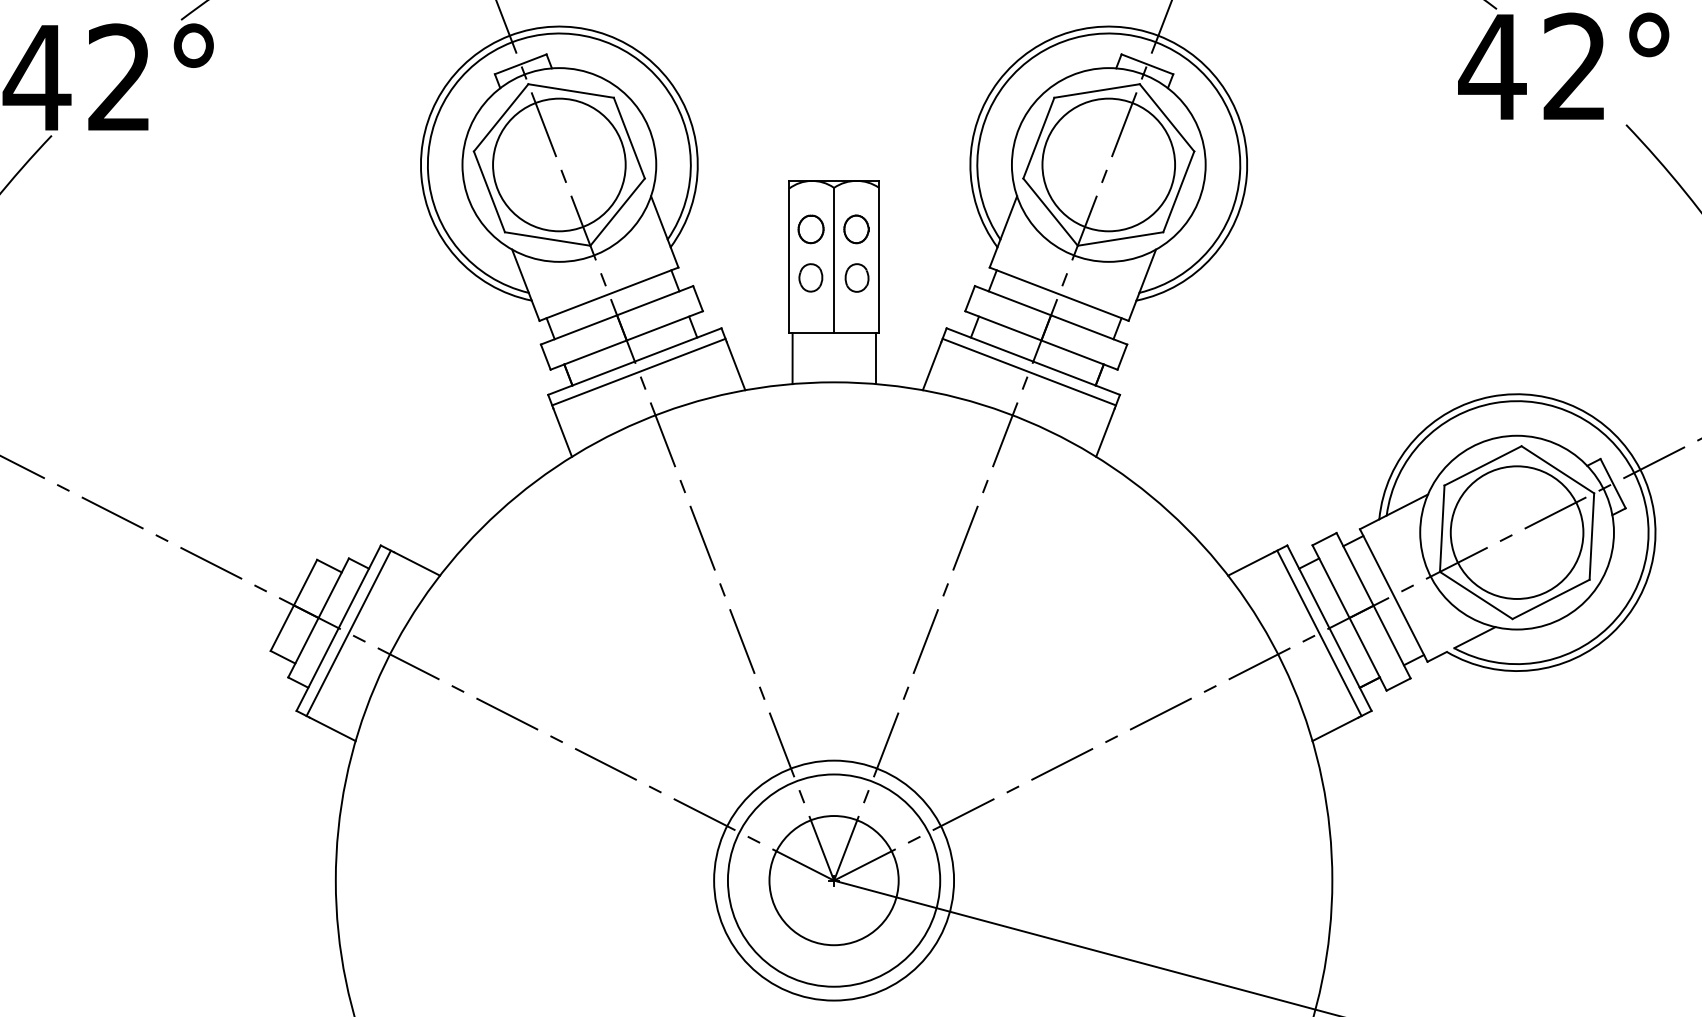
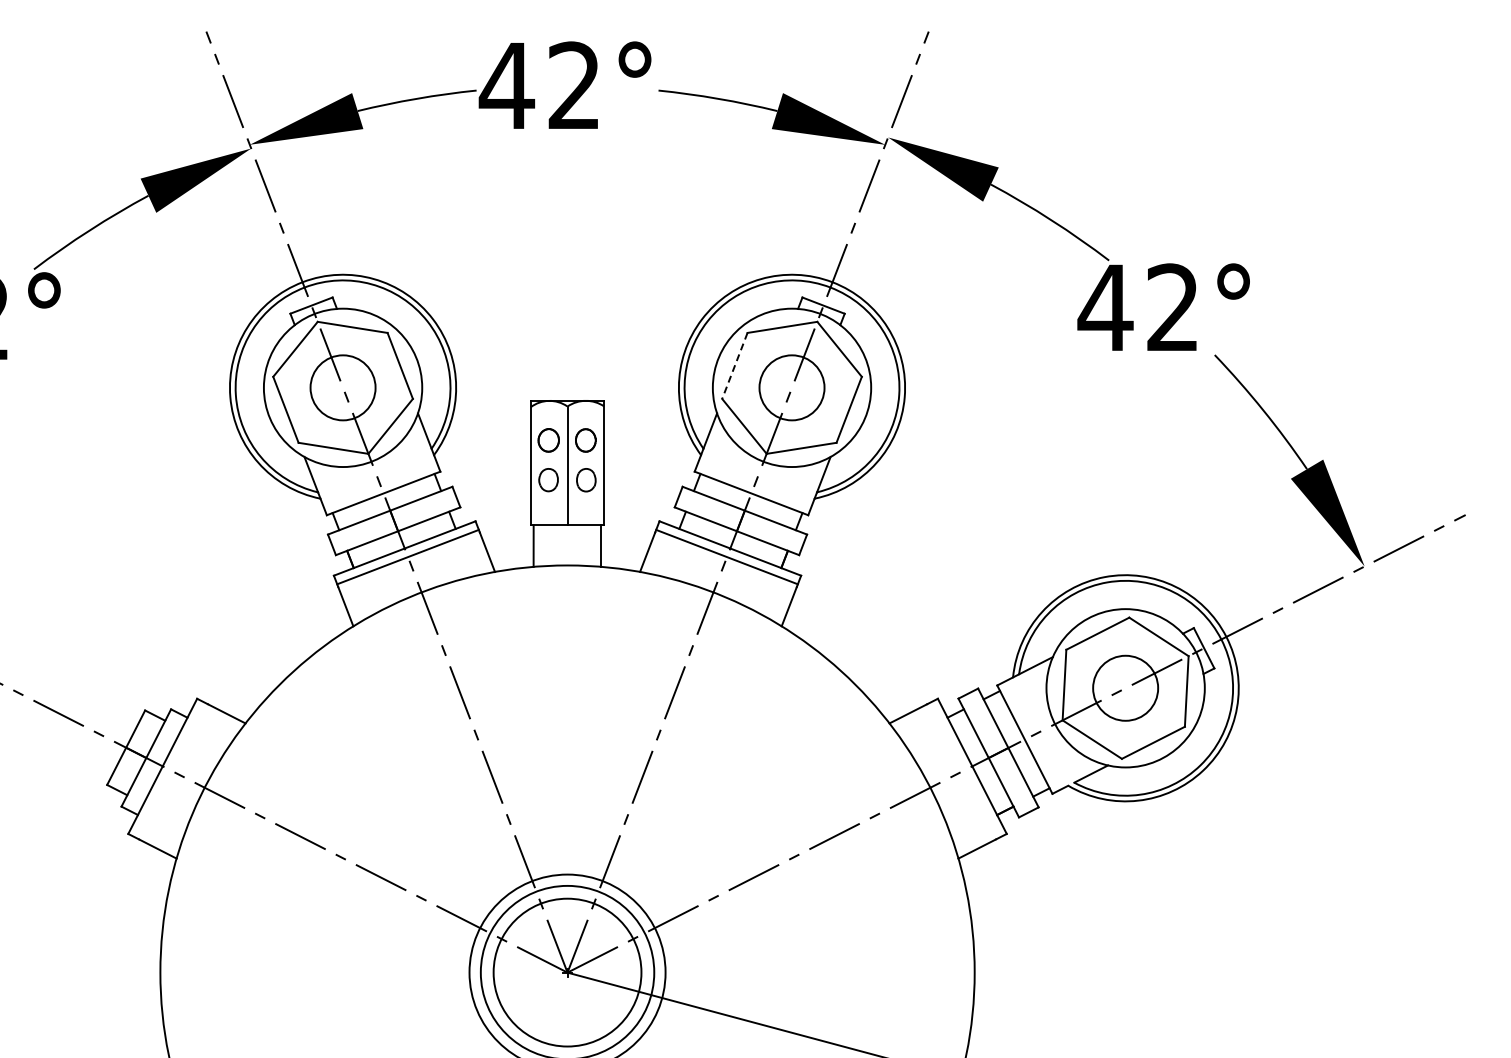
line: (1038, 138) -> (734, 366), solid -> dashed
circle: (558, 164) -> (342, 387), size x0.6
circle: (1108, 164) -> (791, 387), size x0.6
circle: (1516, 532) -> (1125, 688), size x0.6
line: (348, 633) -> (170, 770), removed
line: (1318, 633) -> (963, 770), removed
circle: (834, 880) -> (567, 972), size x1.4

